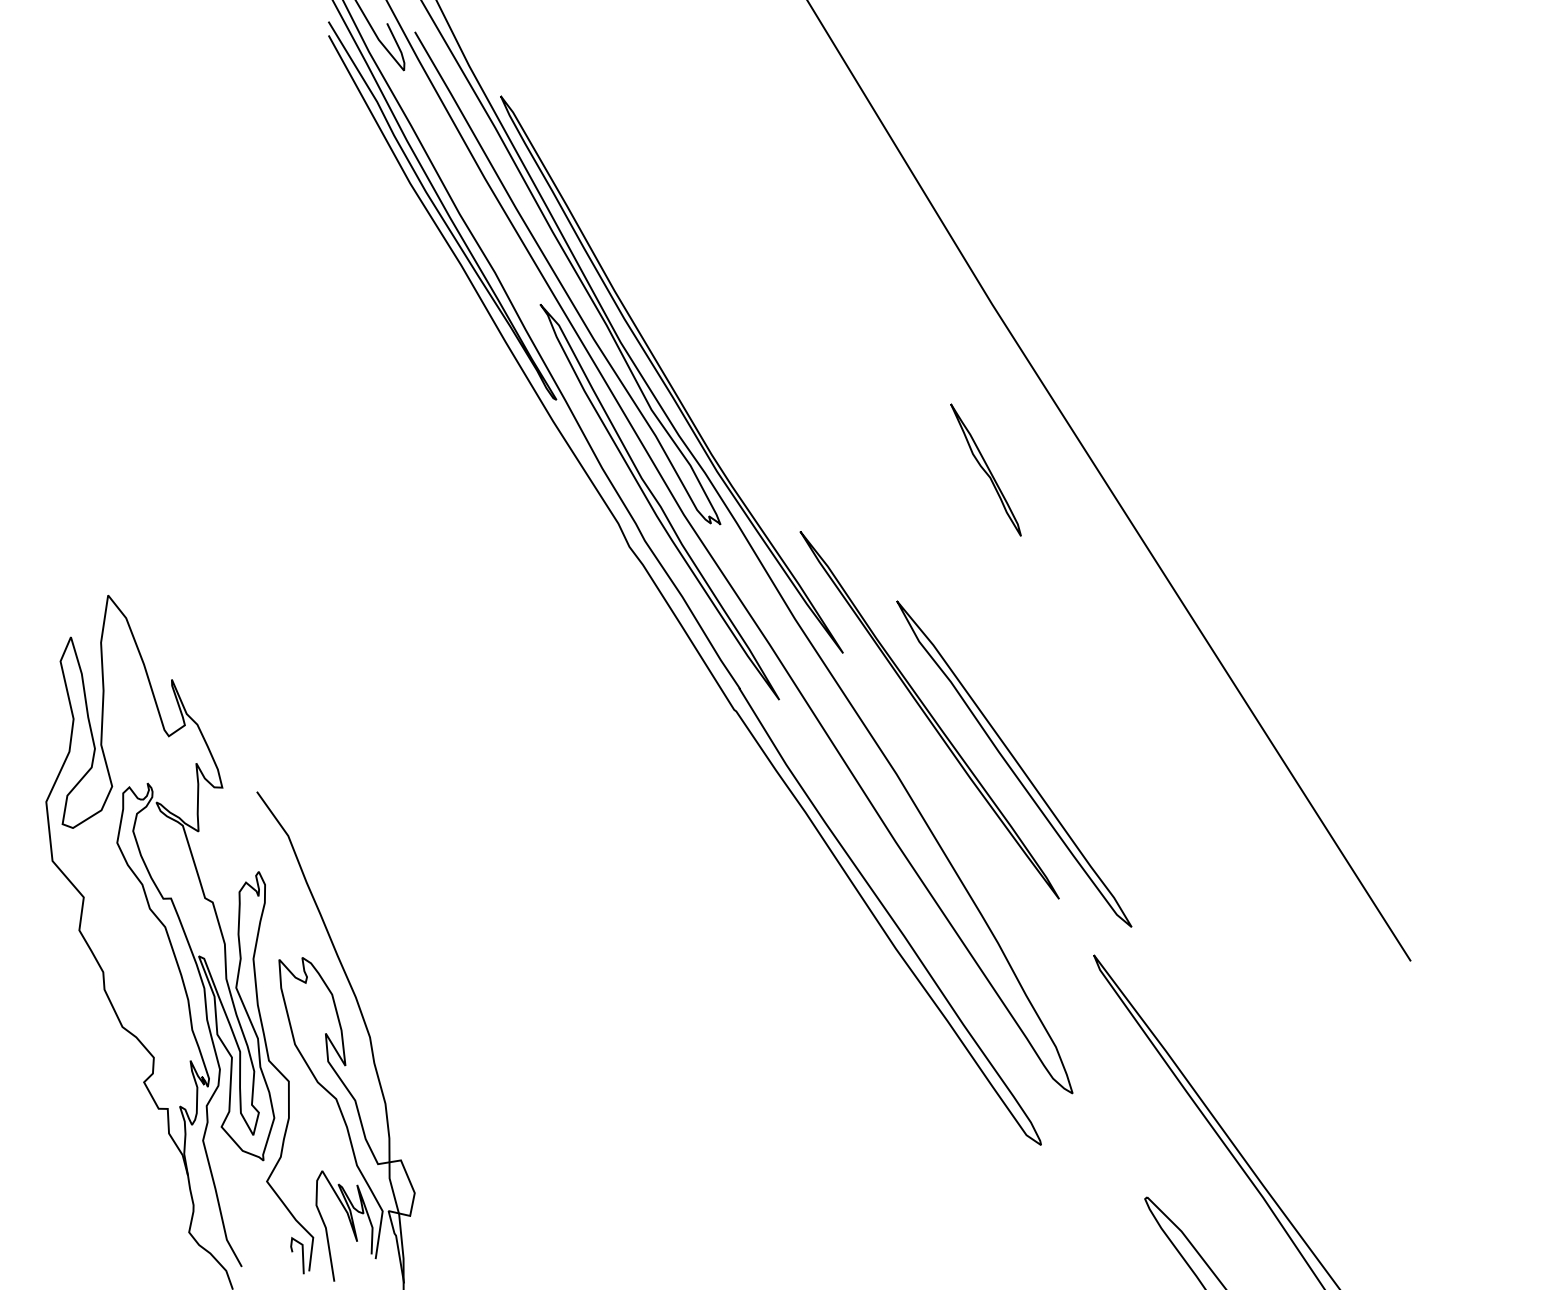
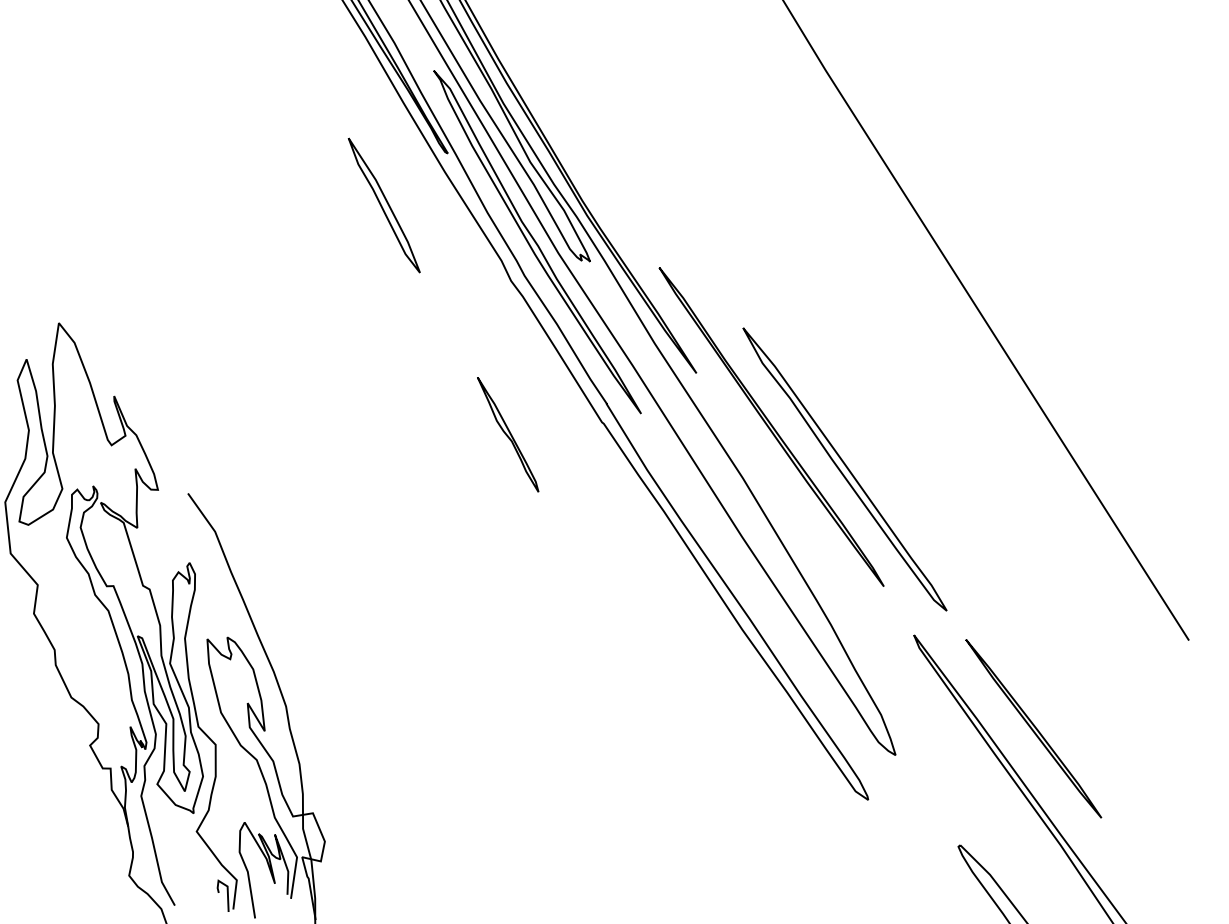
part: (483, 459) -> (384, 205), added
part: (985, 469) -> (507, 434), moved
part: (1231, 1062) -> (1033, 728), added

